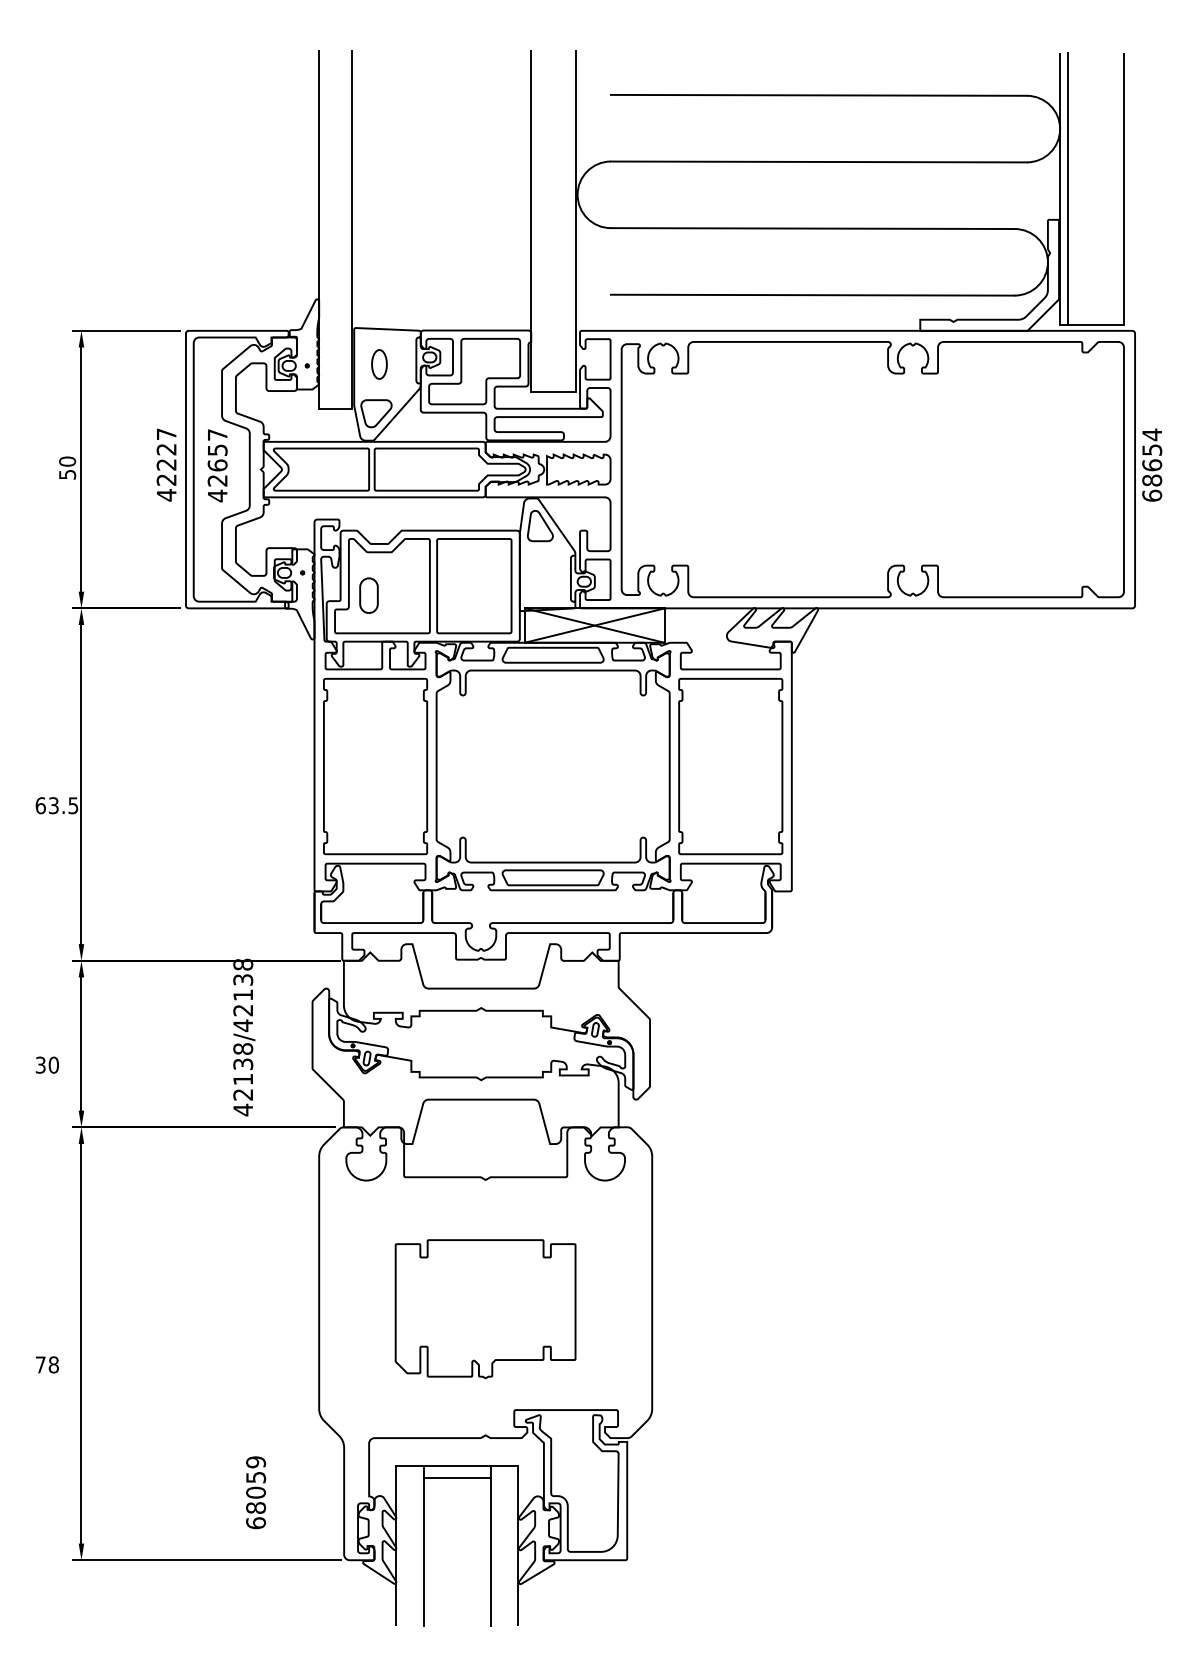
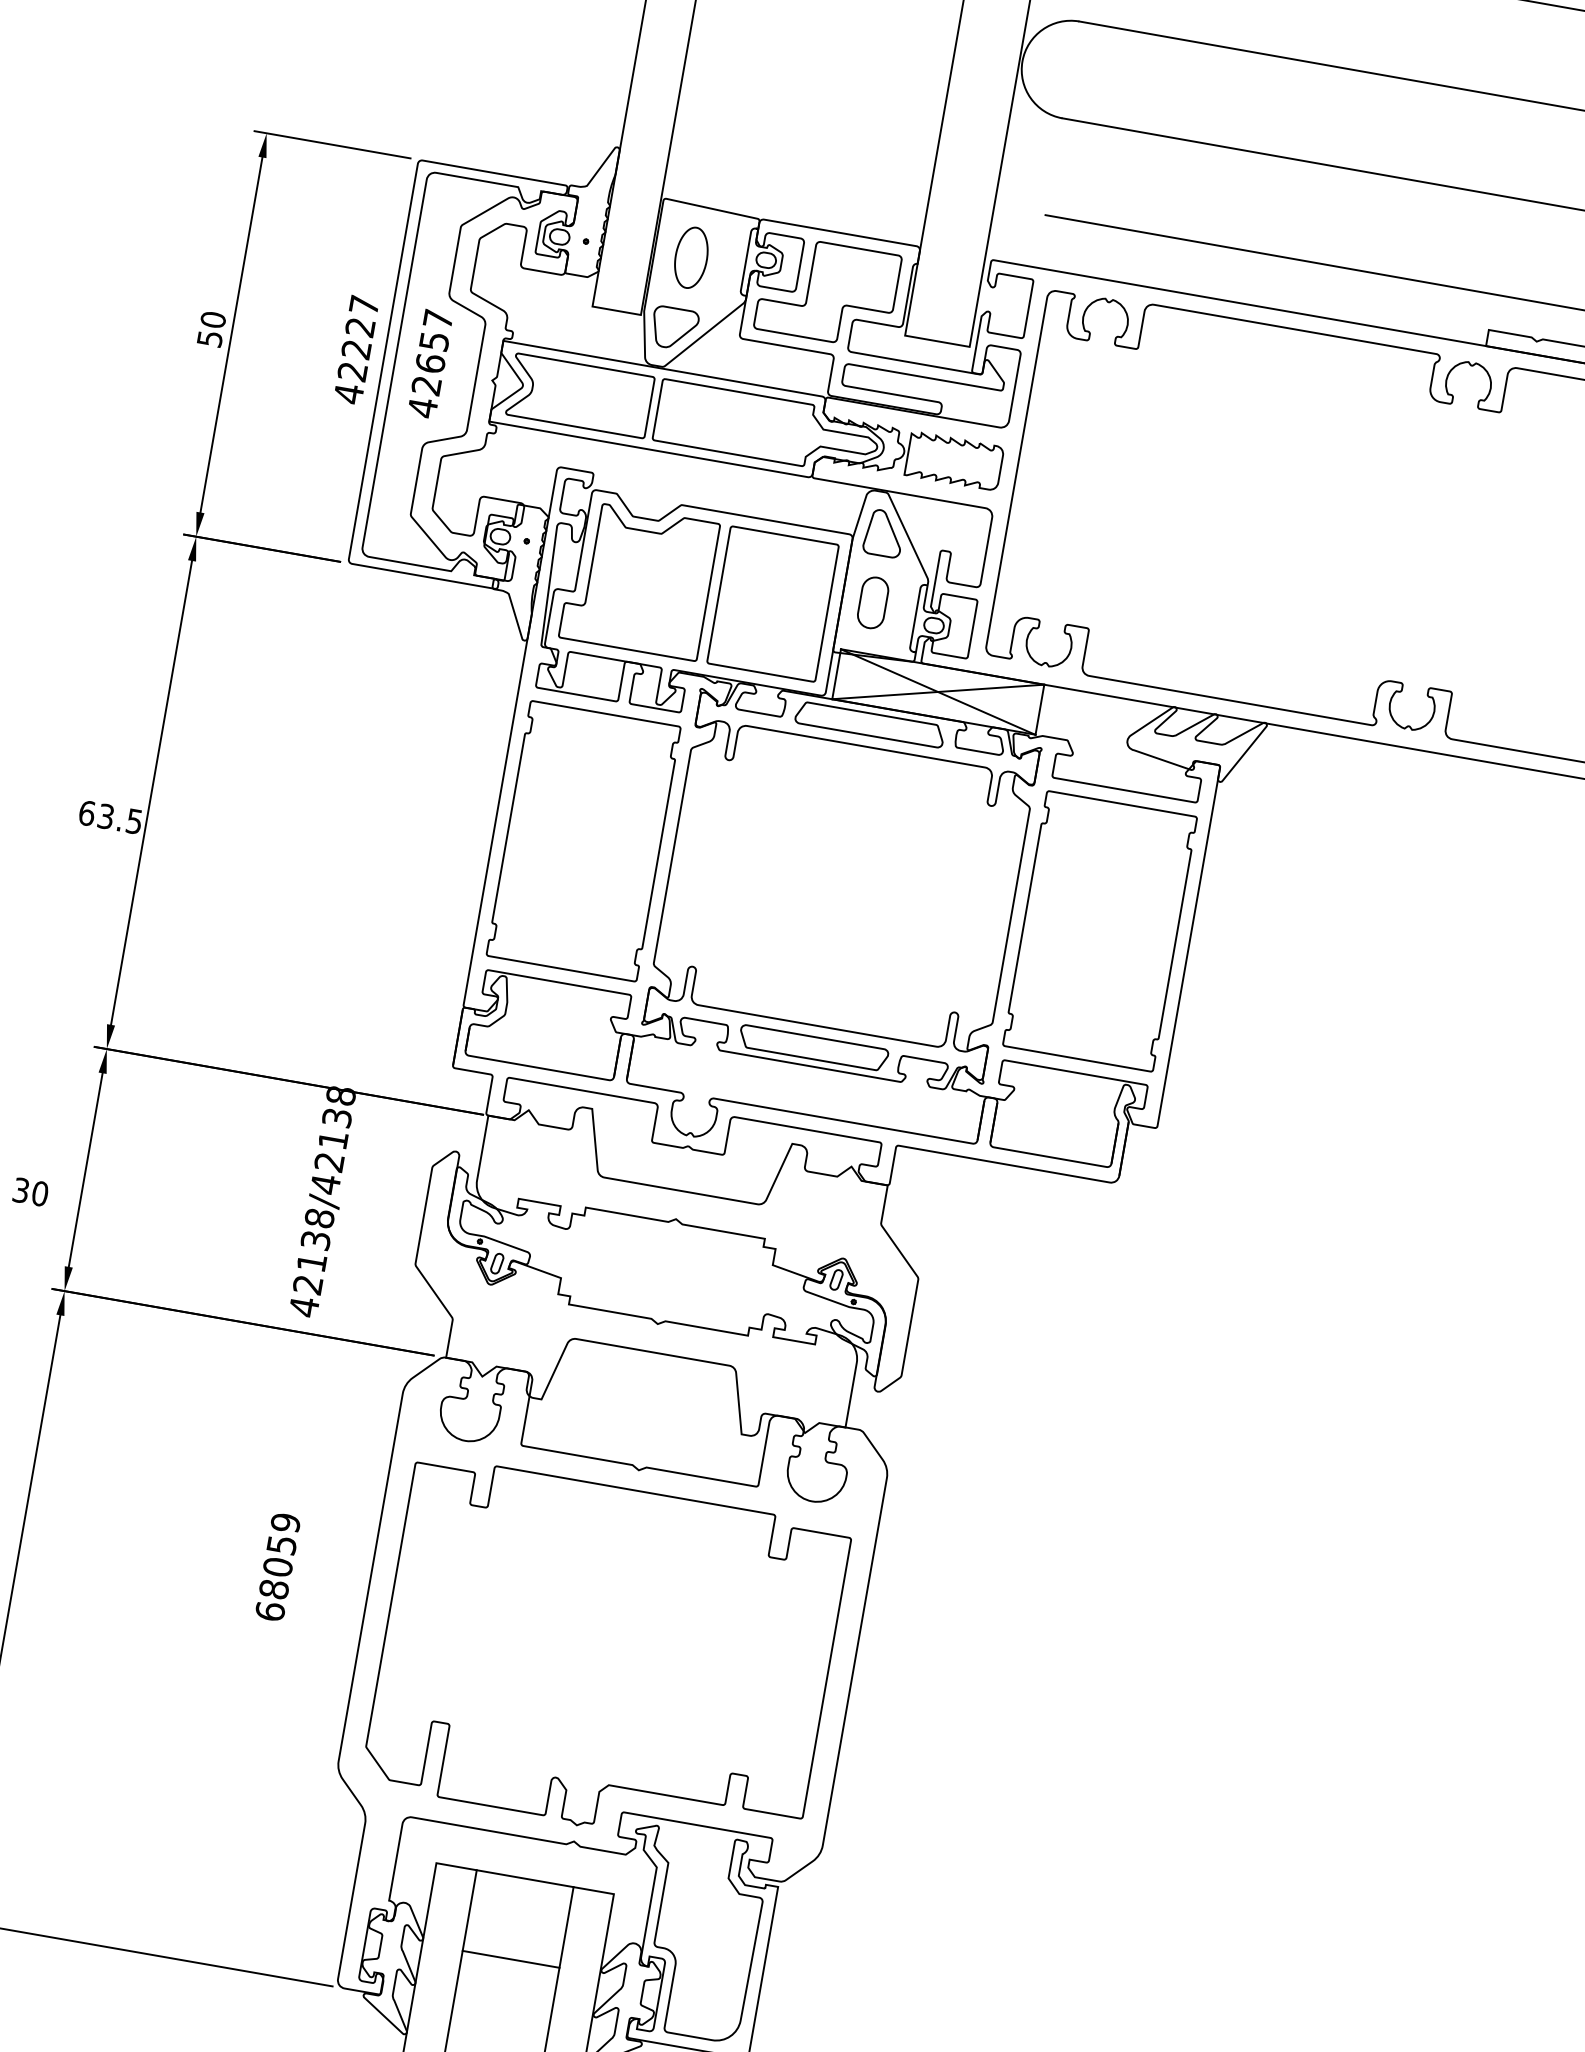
part: (379, 364) -> (691, 257), size x1.43
part: (368, 595) -> (872, 602), moved
part: (485, 1309) -> (605, 1658), size x1.67
line: (457, 1478) -> (511, 1959), moved
text: (256, 1492) -> (278, 1566), moved

